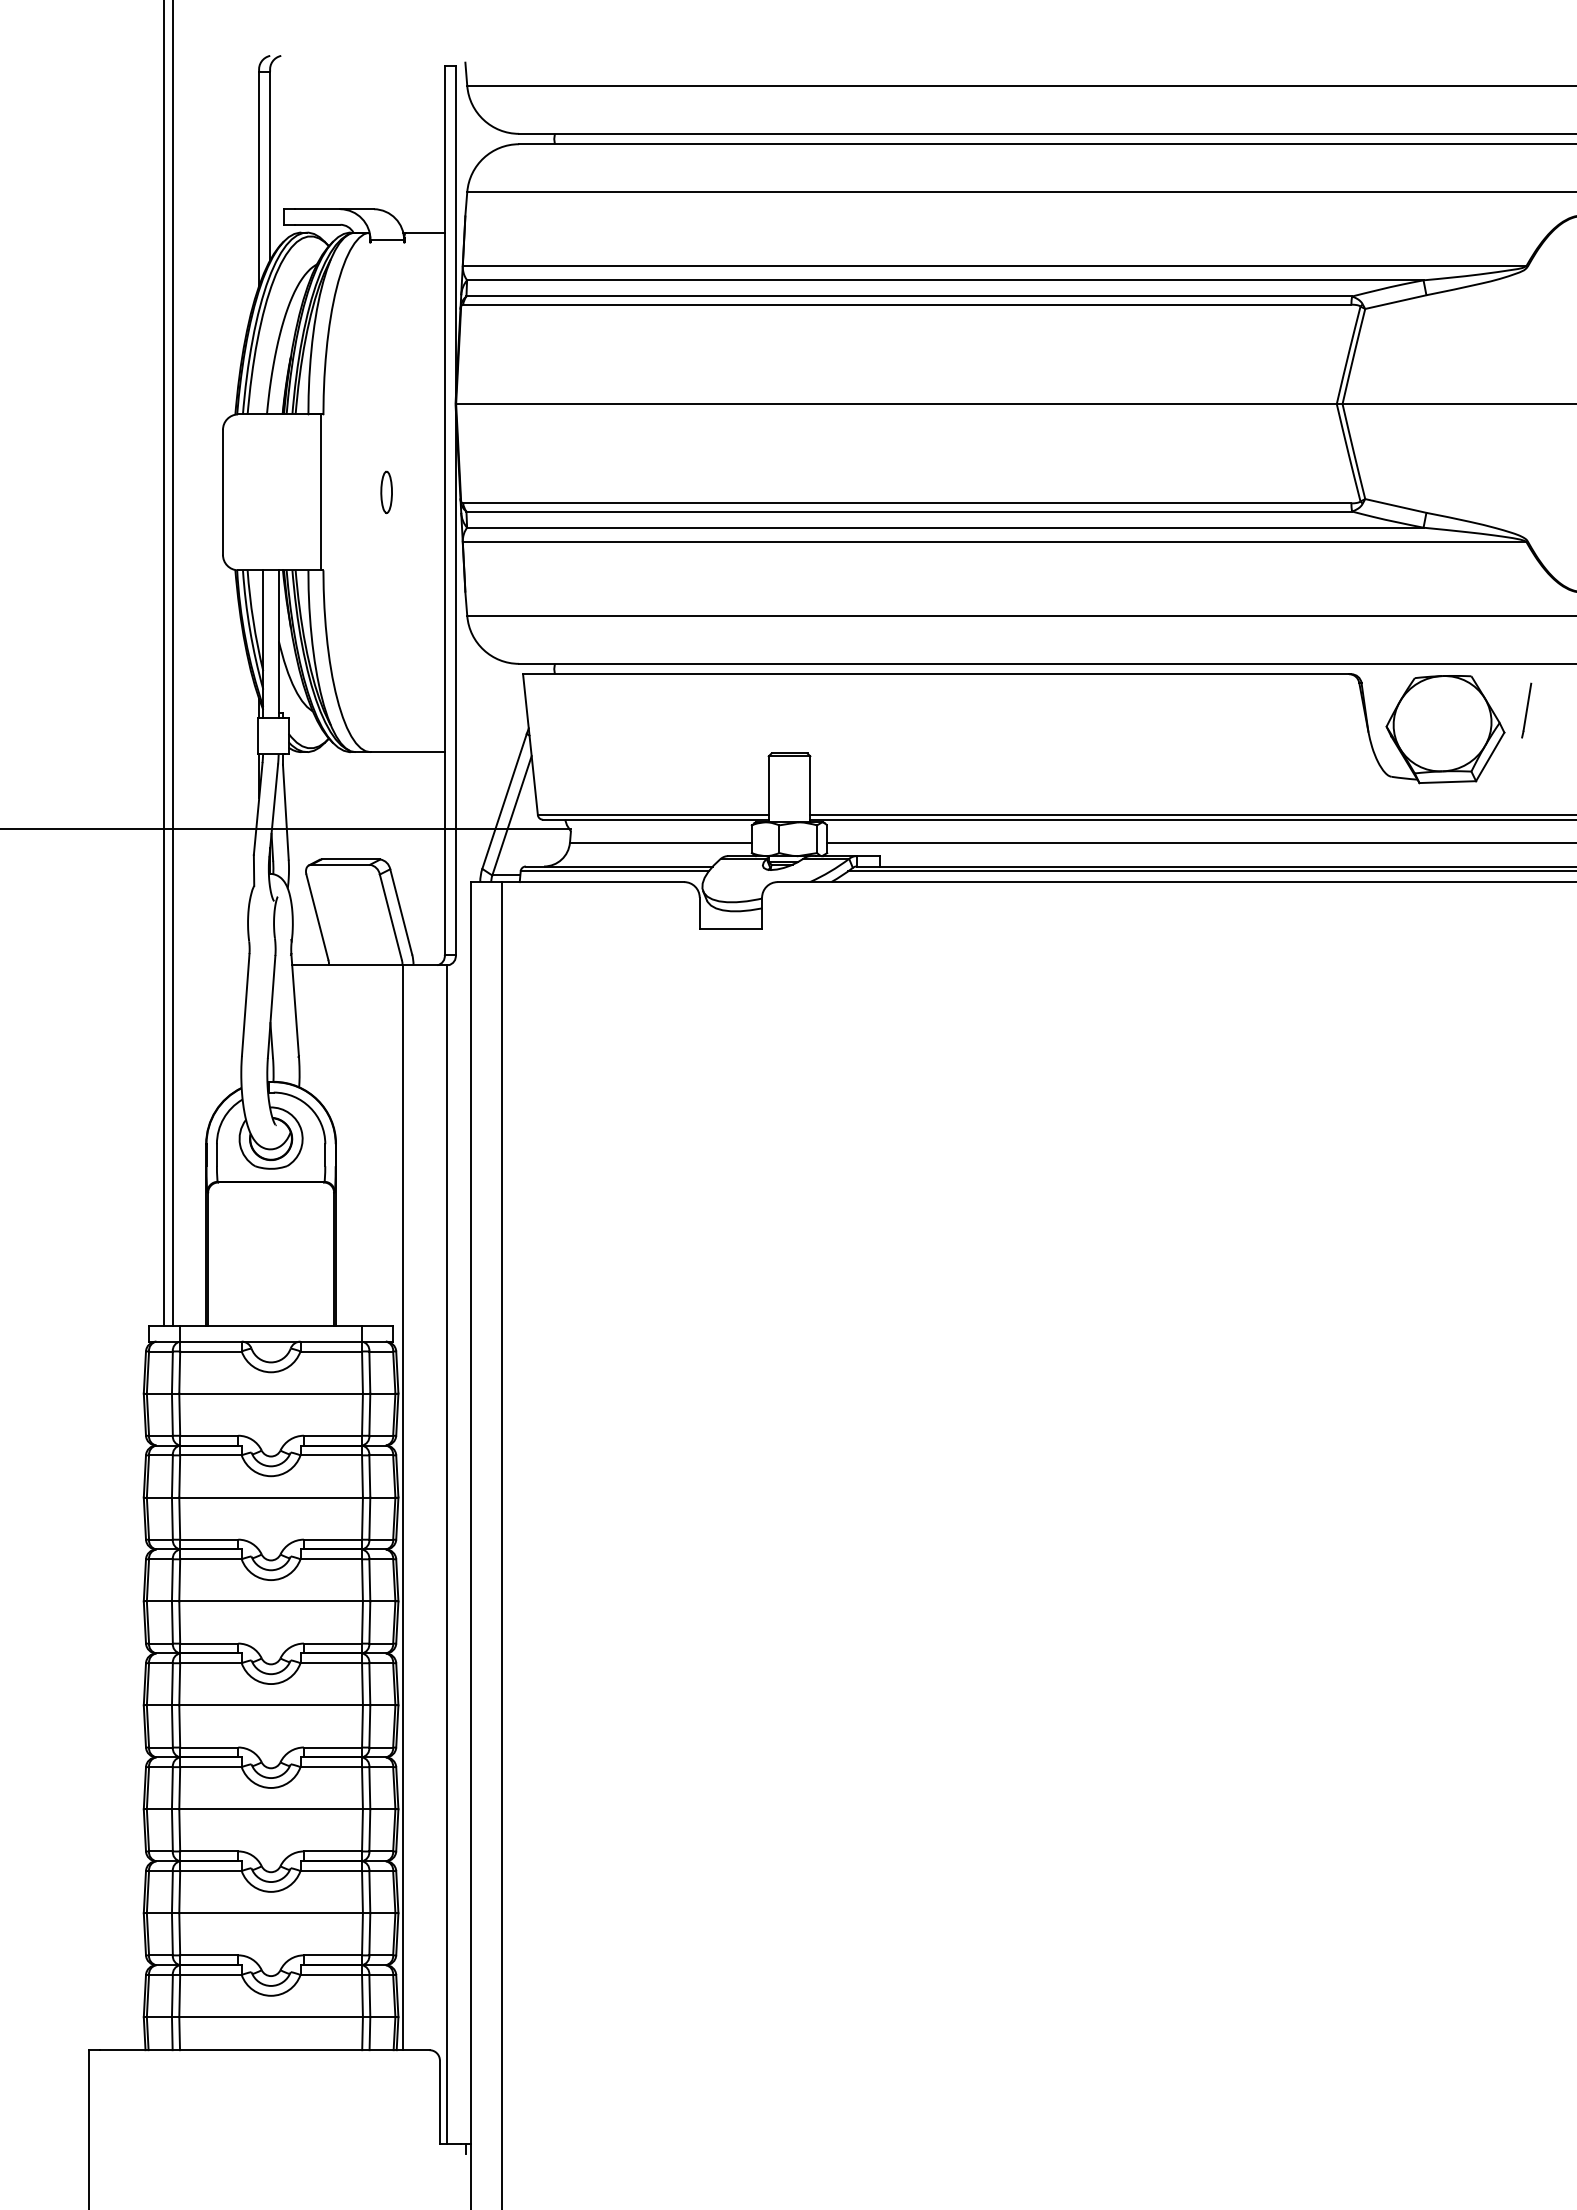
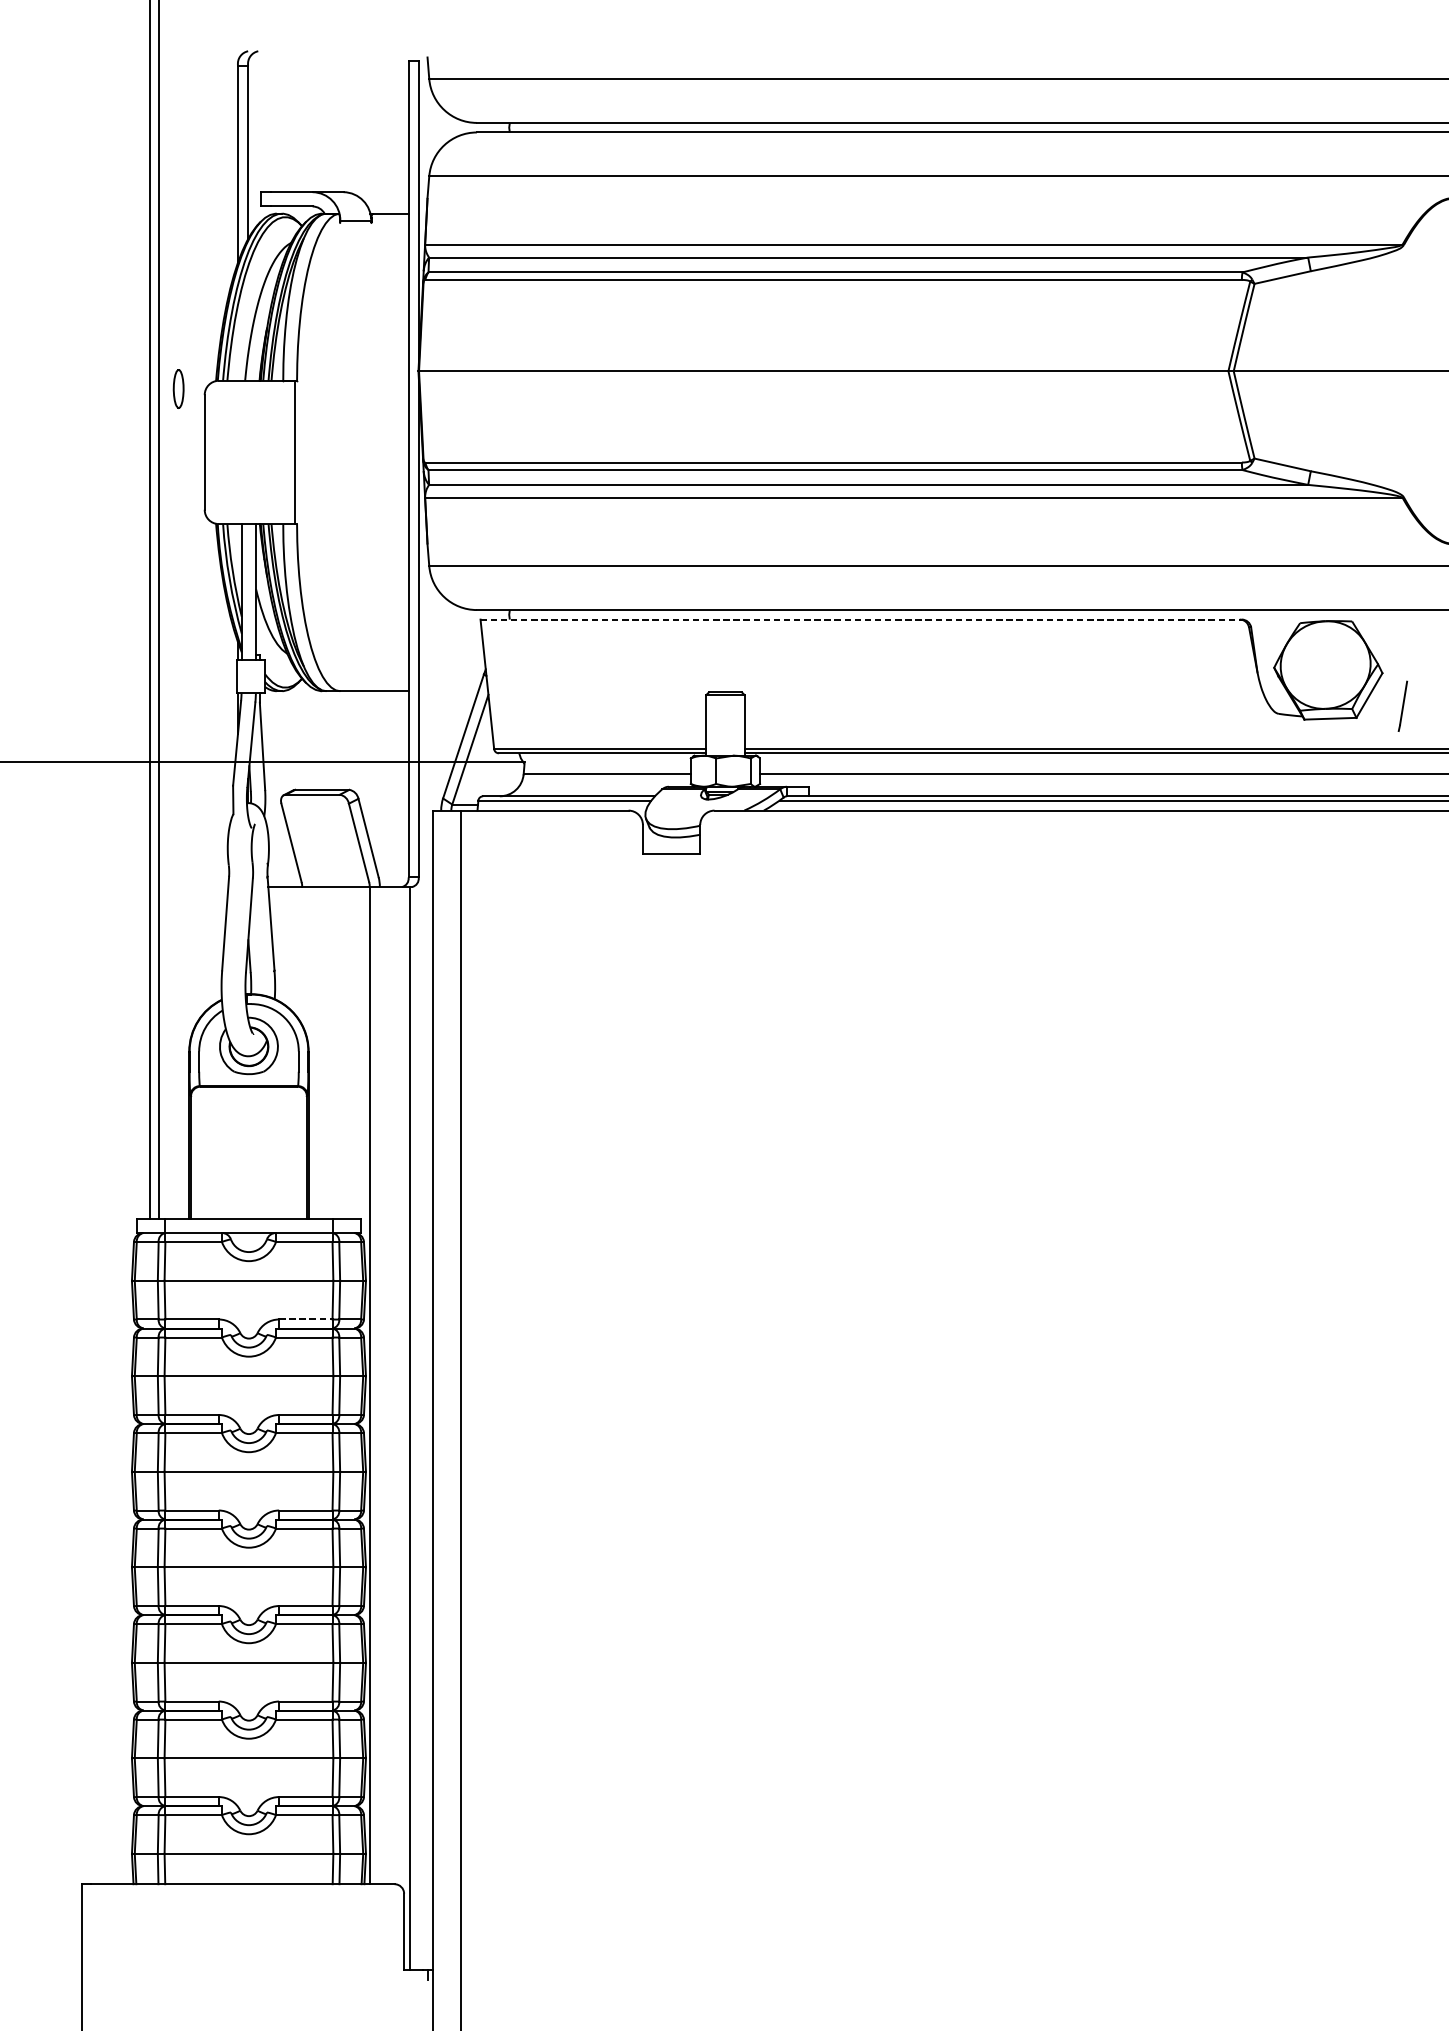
part: (386, 492) -> (178, 389), moved
line: (936, 674) -> (860, 619), solid -> dashed
line: (1526, 710) -> (1402, 706), moved
line: (333, 1435) -> (306, 1319), solid -> dashed

